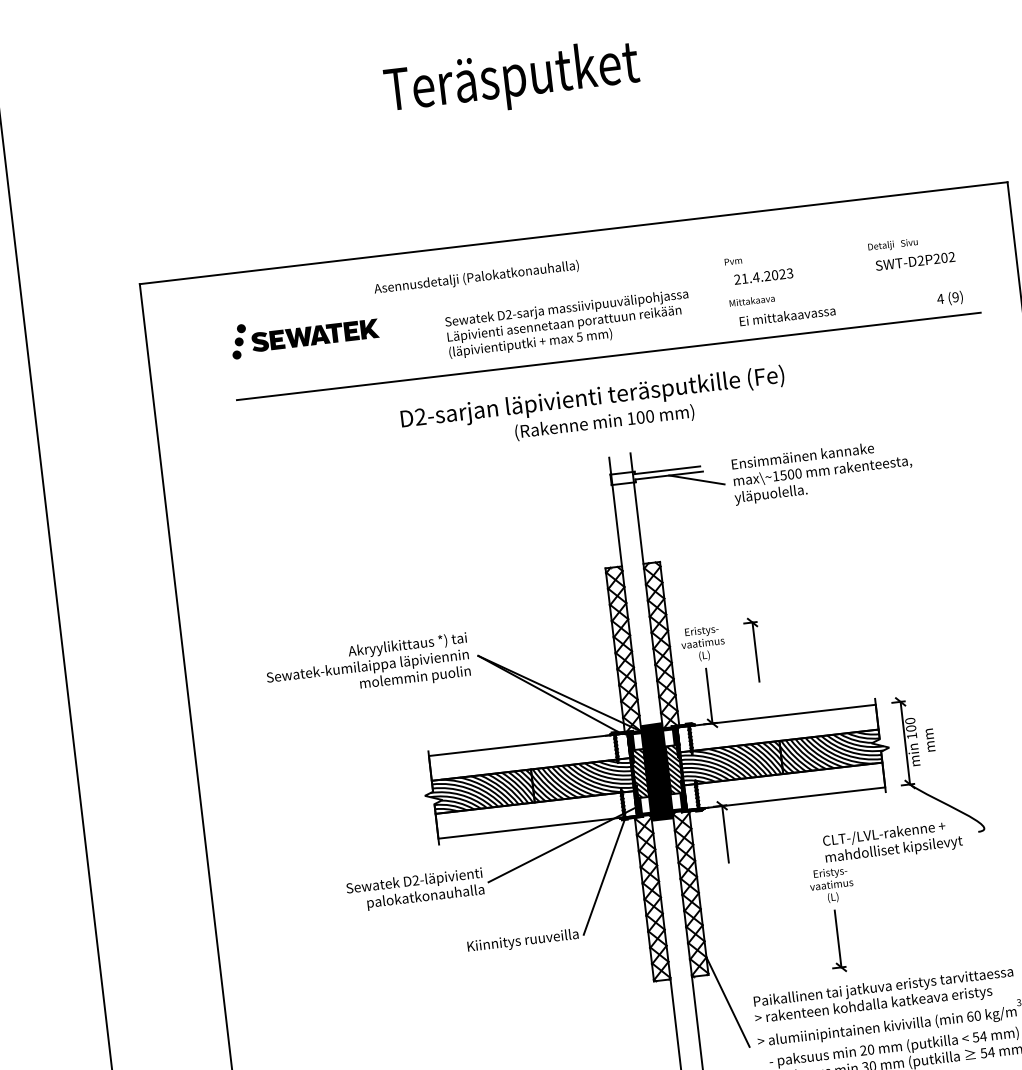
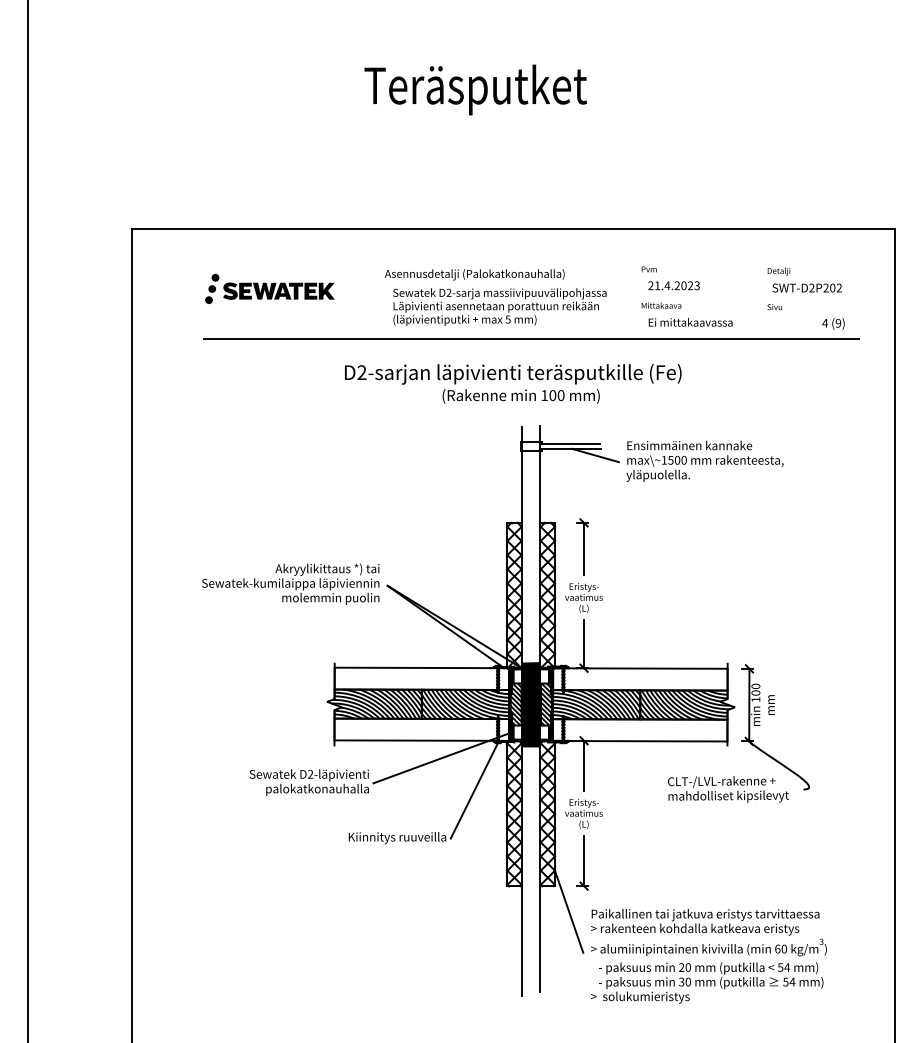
text: (908, 243) -> (774, 307), moved
text: (476, 277) -> (474, 274), moved
part: (753, 649) -> (582, 546), moved
part: (835, 920) -> (583, 844), moved

